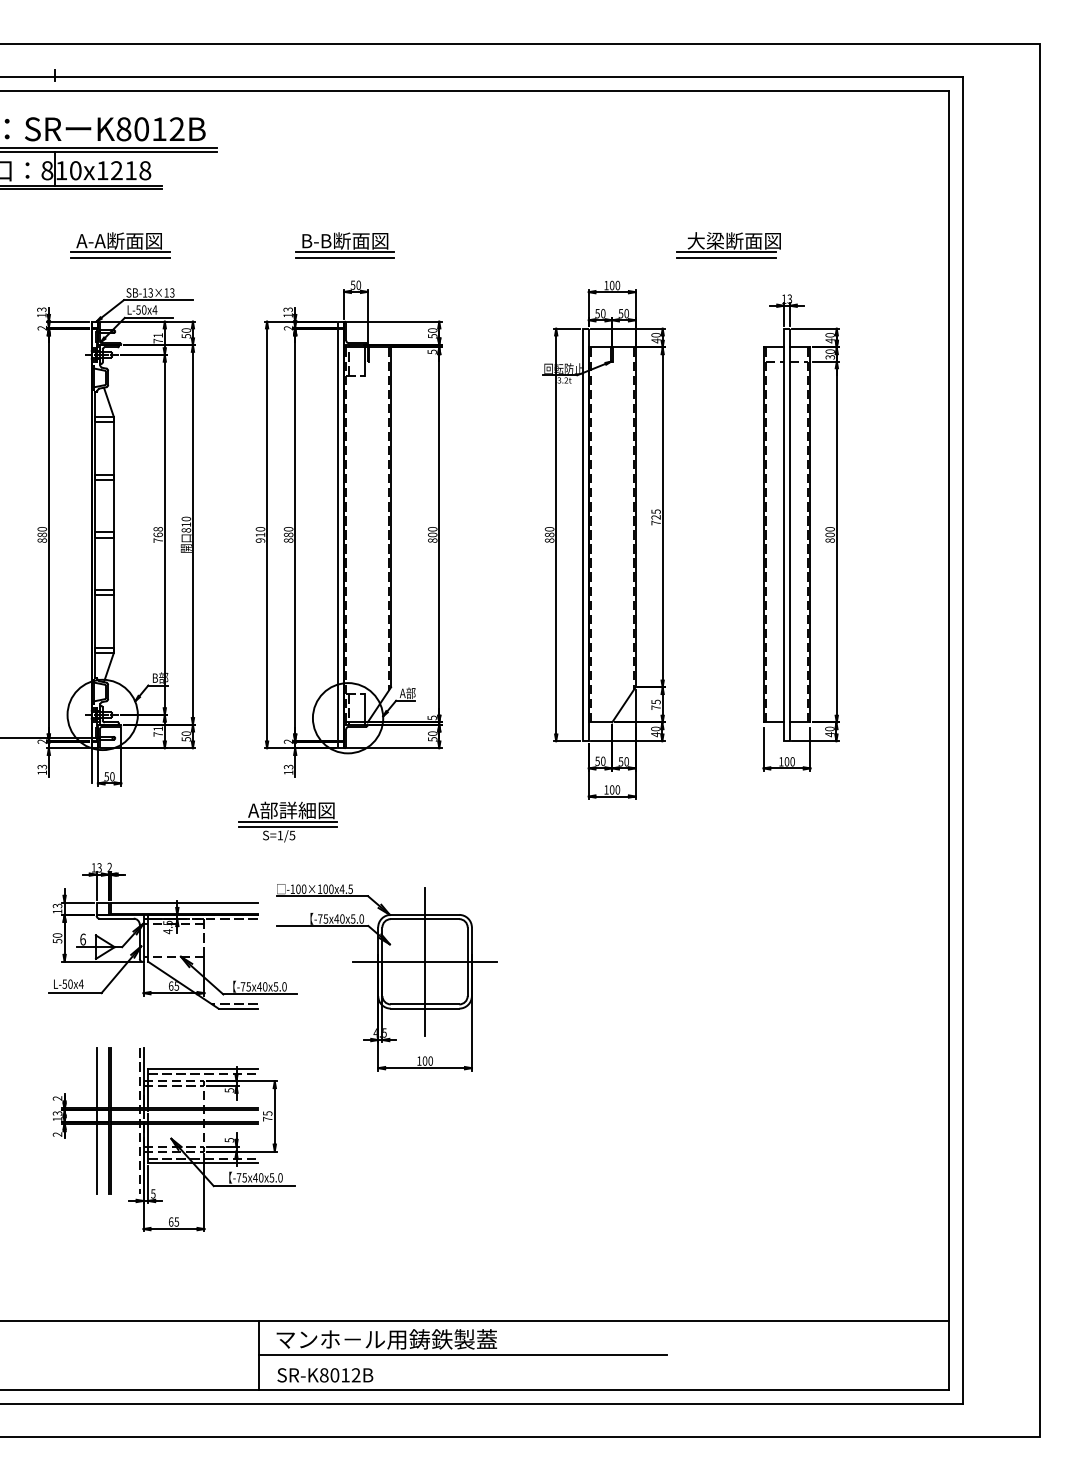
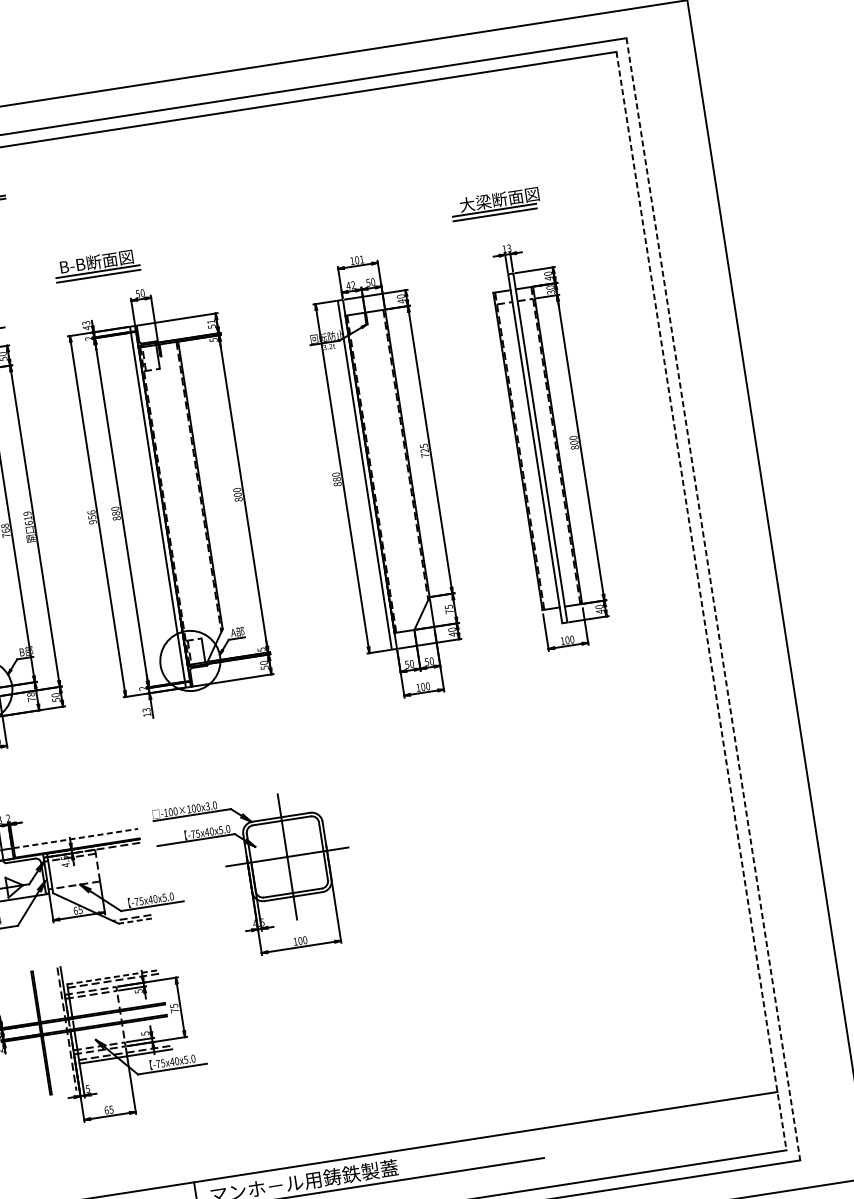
part: (344, 245) -> (96, 265), moved
part: (728, 245) -> (495, 204), moved
text: (617, 285) -> (361, 259), 100 -> 101
text: (600, 313) -> (350, 285), 50 -> 42
text: (287, 315) -> (86, 328), 13 -> 43
text: (432, 330) -> (211, 321), 50 -> 51
text: (185, 524) -> (27, 518), 810 -> 619
text: (260, 531) -> (91, 514), 910 -> 956
text: (157, 728) -> (30, 694), 71 -> 78
line: (948, 740) -> (701, 601), solid -> dashed
line: (962, 740) -> (713, 599), solid -> dashed
part: (287, 821) -> (152, 756), removed
text: (345, 888) -> (210, 805), -100×100x4.5 -> -100×100x3.0
line: (184, 902) -> (76, 838), solid -> dashed
line: (238, 1008) -> (135, 920), solid -> dashed
line: (202, 1069) -> (113, 977), solid -> dashed
line: (96, 1120) -> (30, 1034), removed

